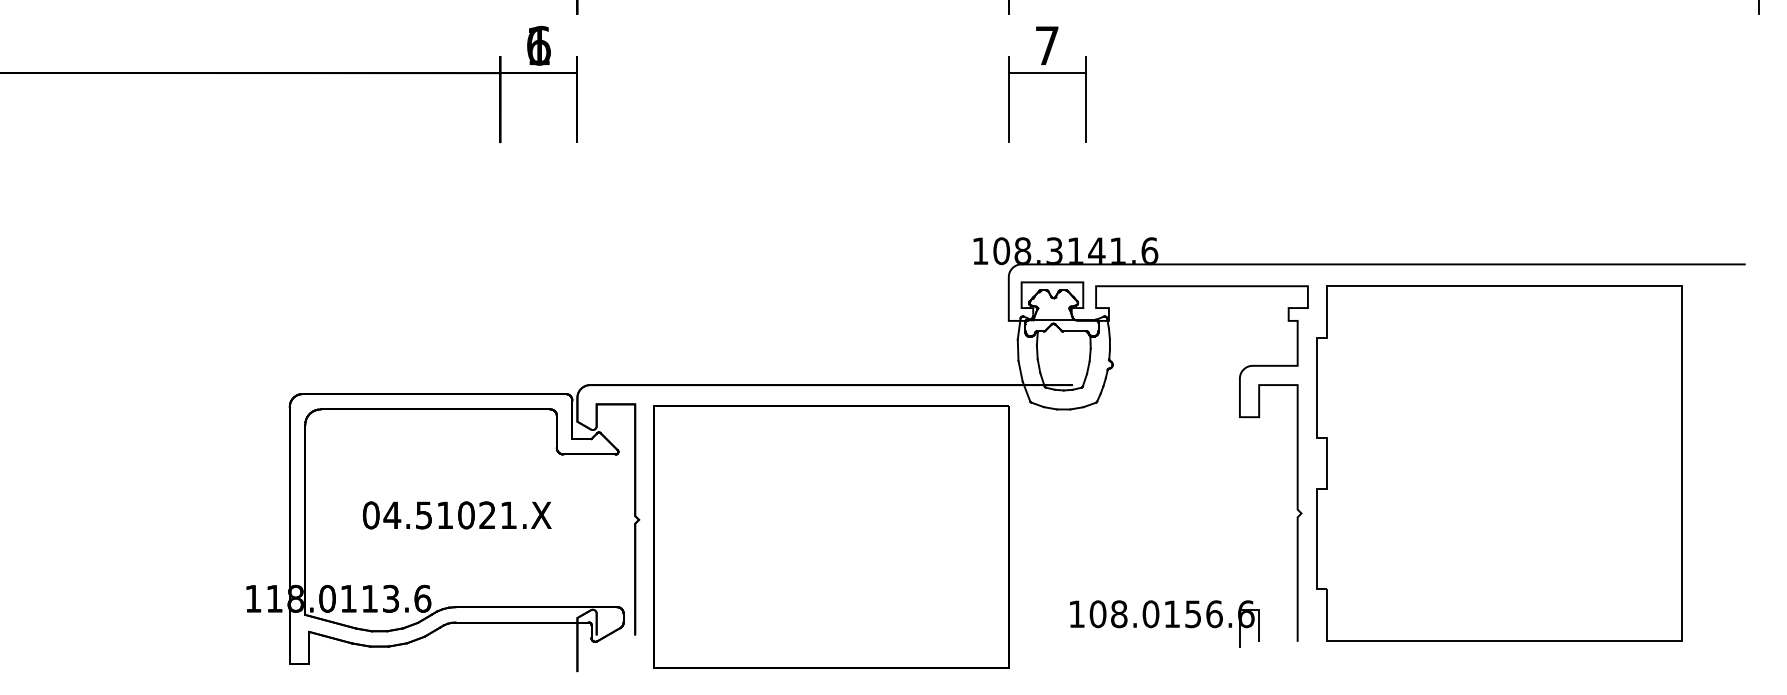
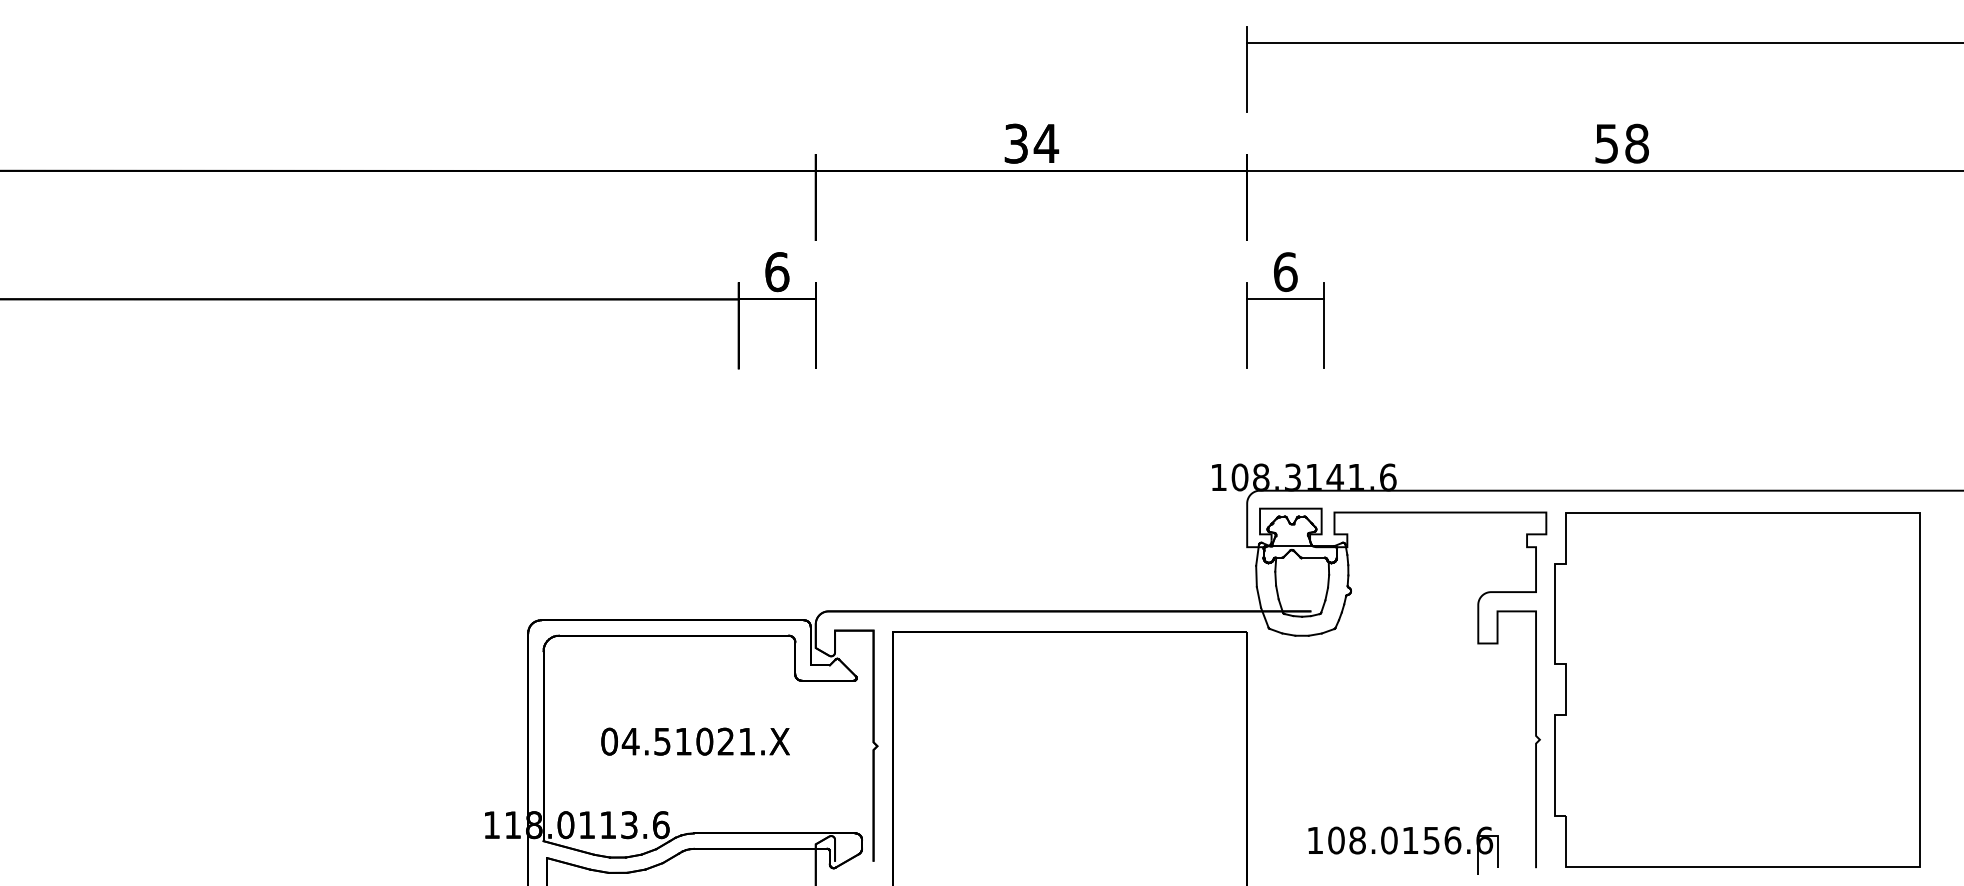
text: (539, 45) -> (777, 271), 1 -> 6
text: (1047, 46) -> (1285, 272), 7 -> 6

